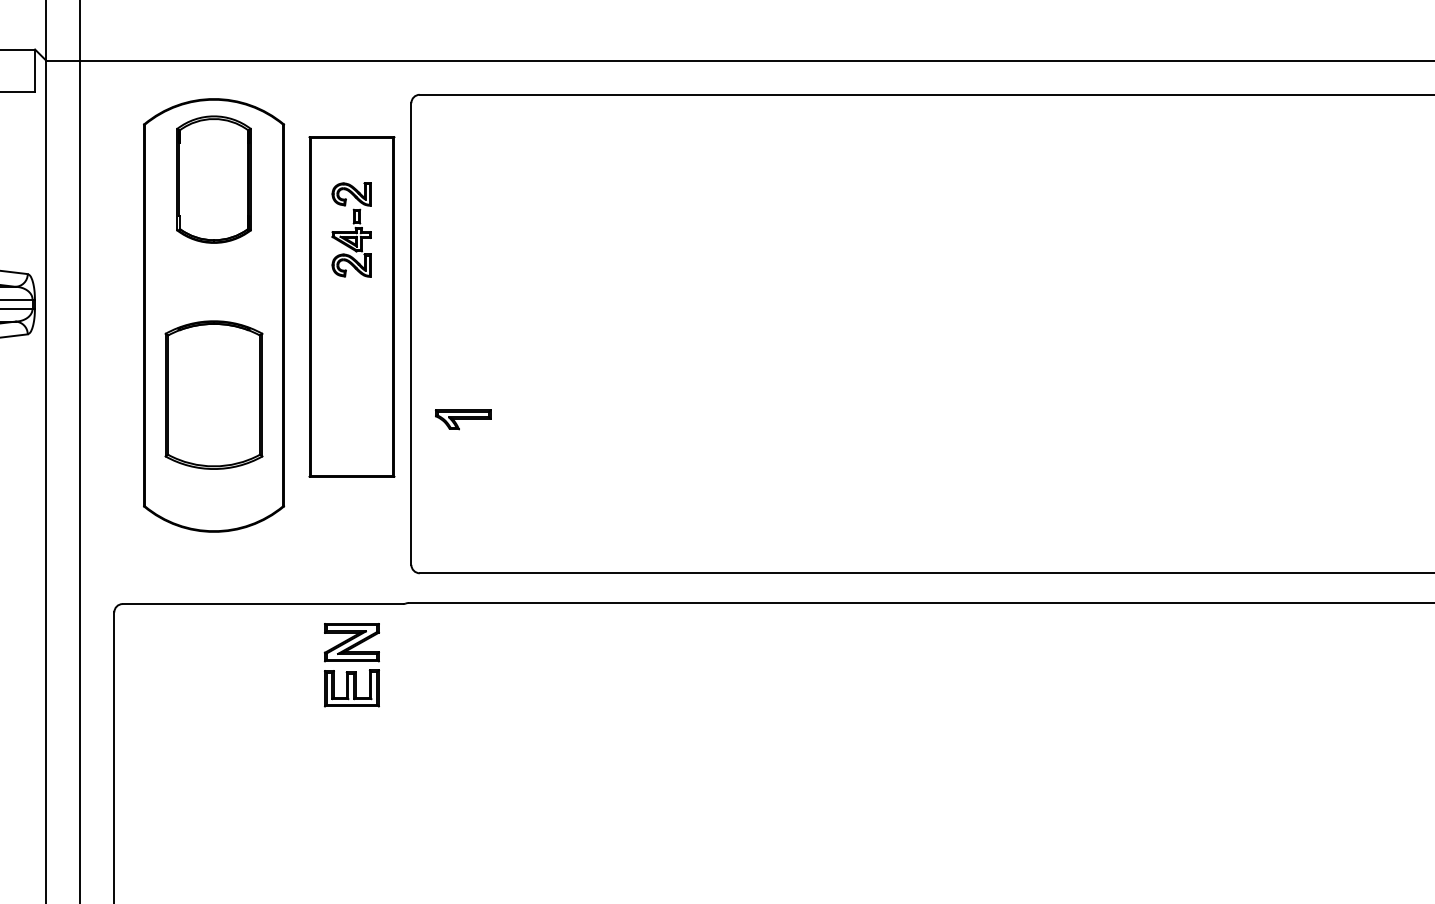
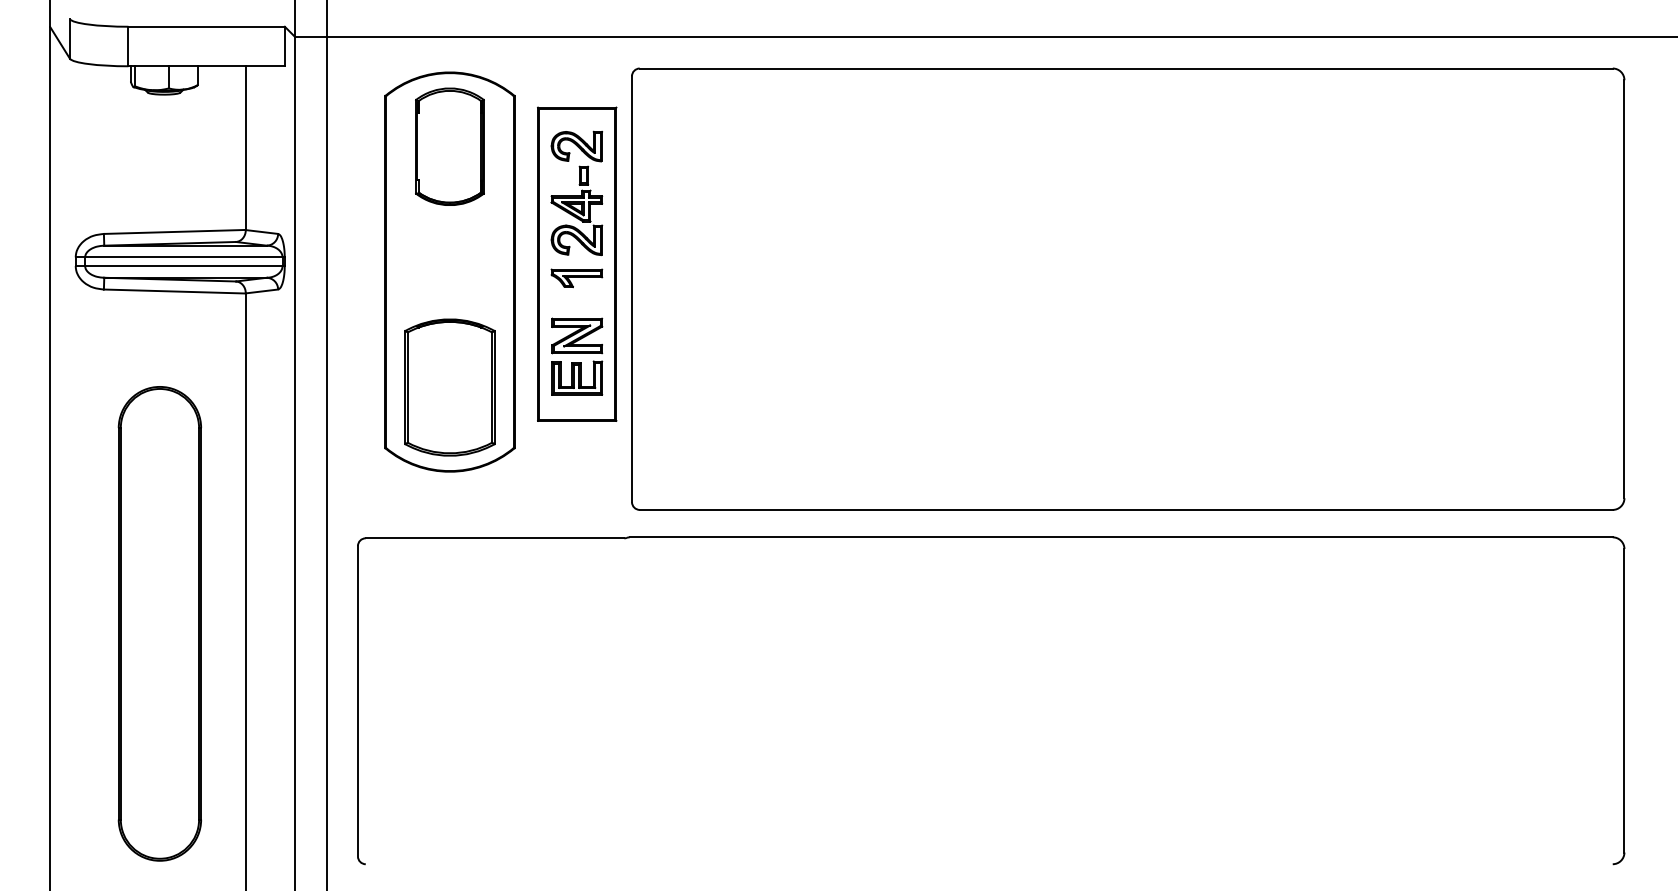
part: (351, 229) -> (576, 192), size x1.43
part: (213, 395) -> (449, 387), moved
part: (462, 419) -> (576, 278), moved
part: (352, 664) -> (577, 356), moved

